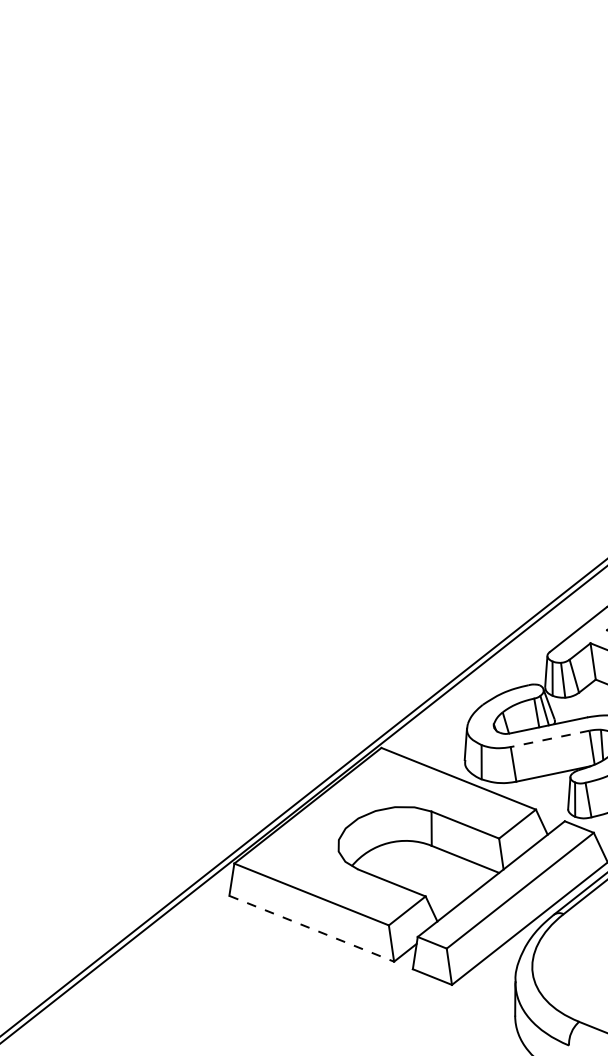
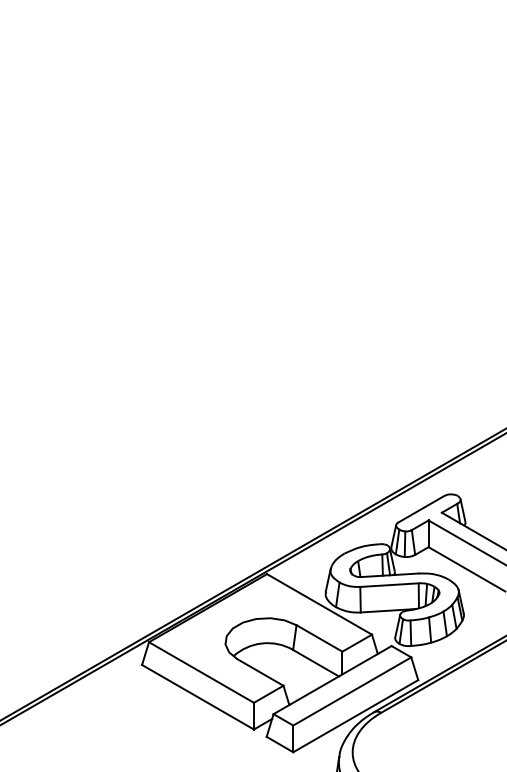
line: (550, 739) -> (389, 585), dashed -> solid
line: (312, 929) -> (198, 697), dashed -> solid

